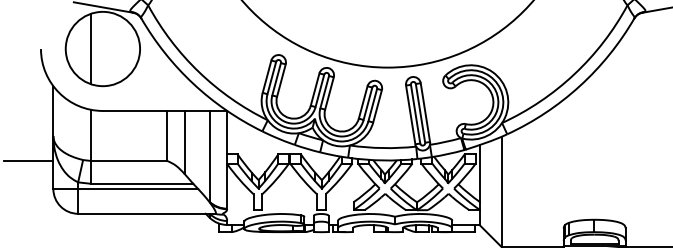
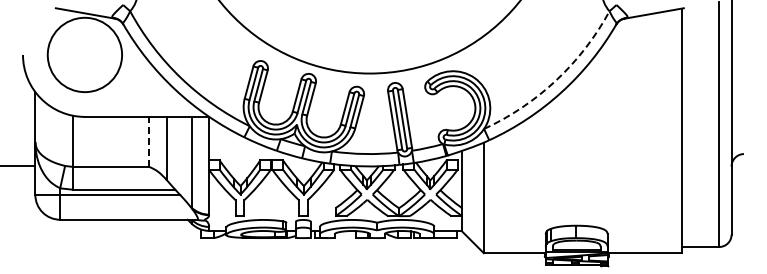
line: (90, 48) -> (72, 54), removed
arc: (574, 74) -> (556, 80), solid -> dashed
line: (167, 135) -> (149, 141), solid -> dashed

